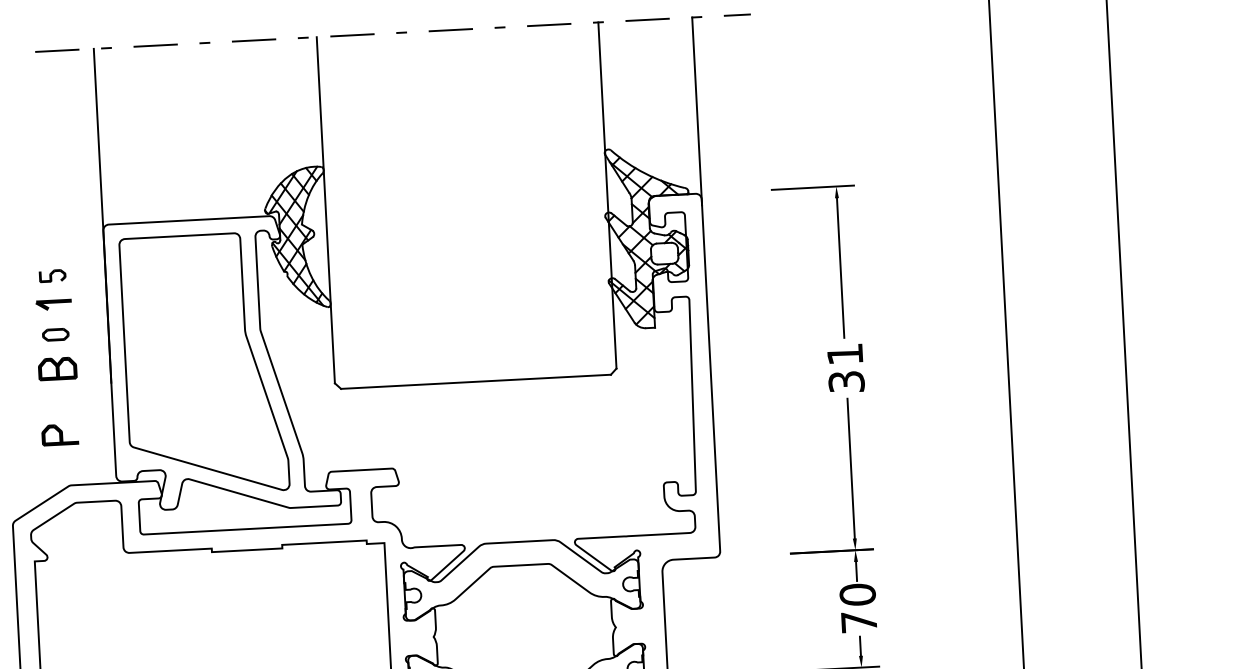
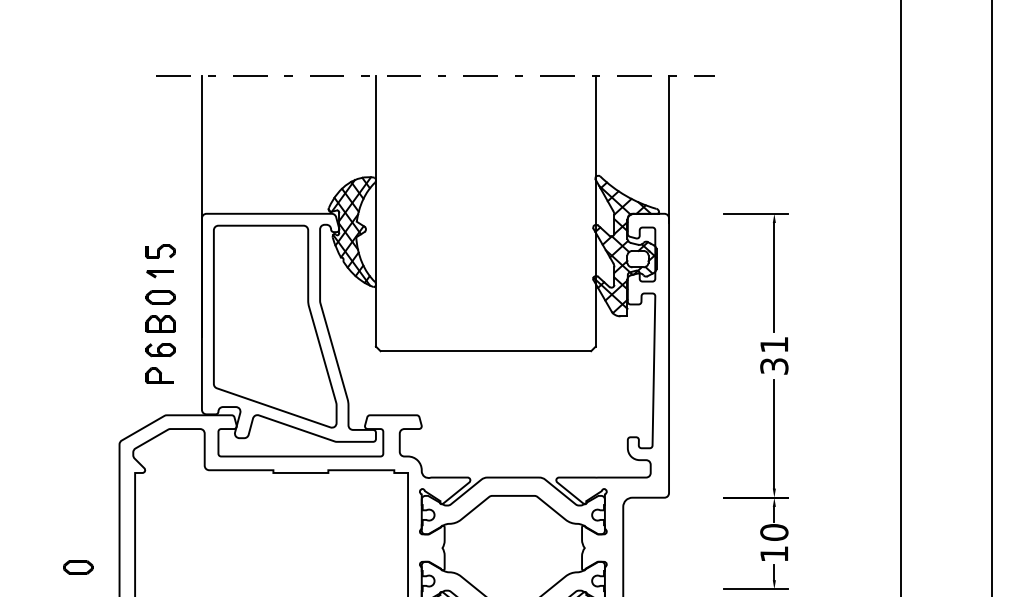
part: (52, 275) -> (160, 251), size x1.43
part: (55, 334) -> (160, 297), size x1.43
part: (59, 402) -> (160, 350), added
text: (859, 621) -> (774, 553), 70 -> 10

